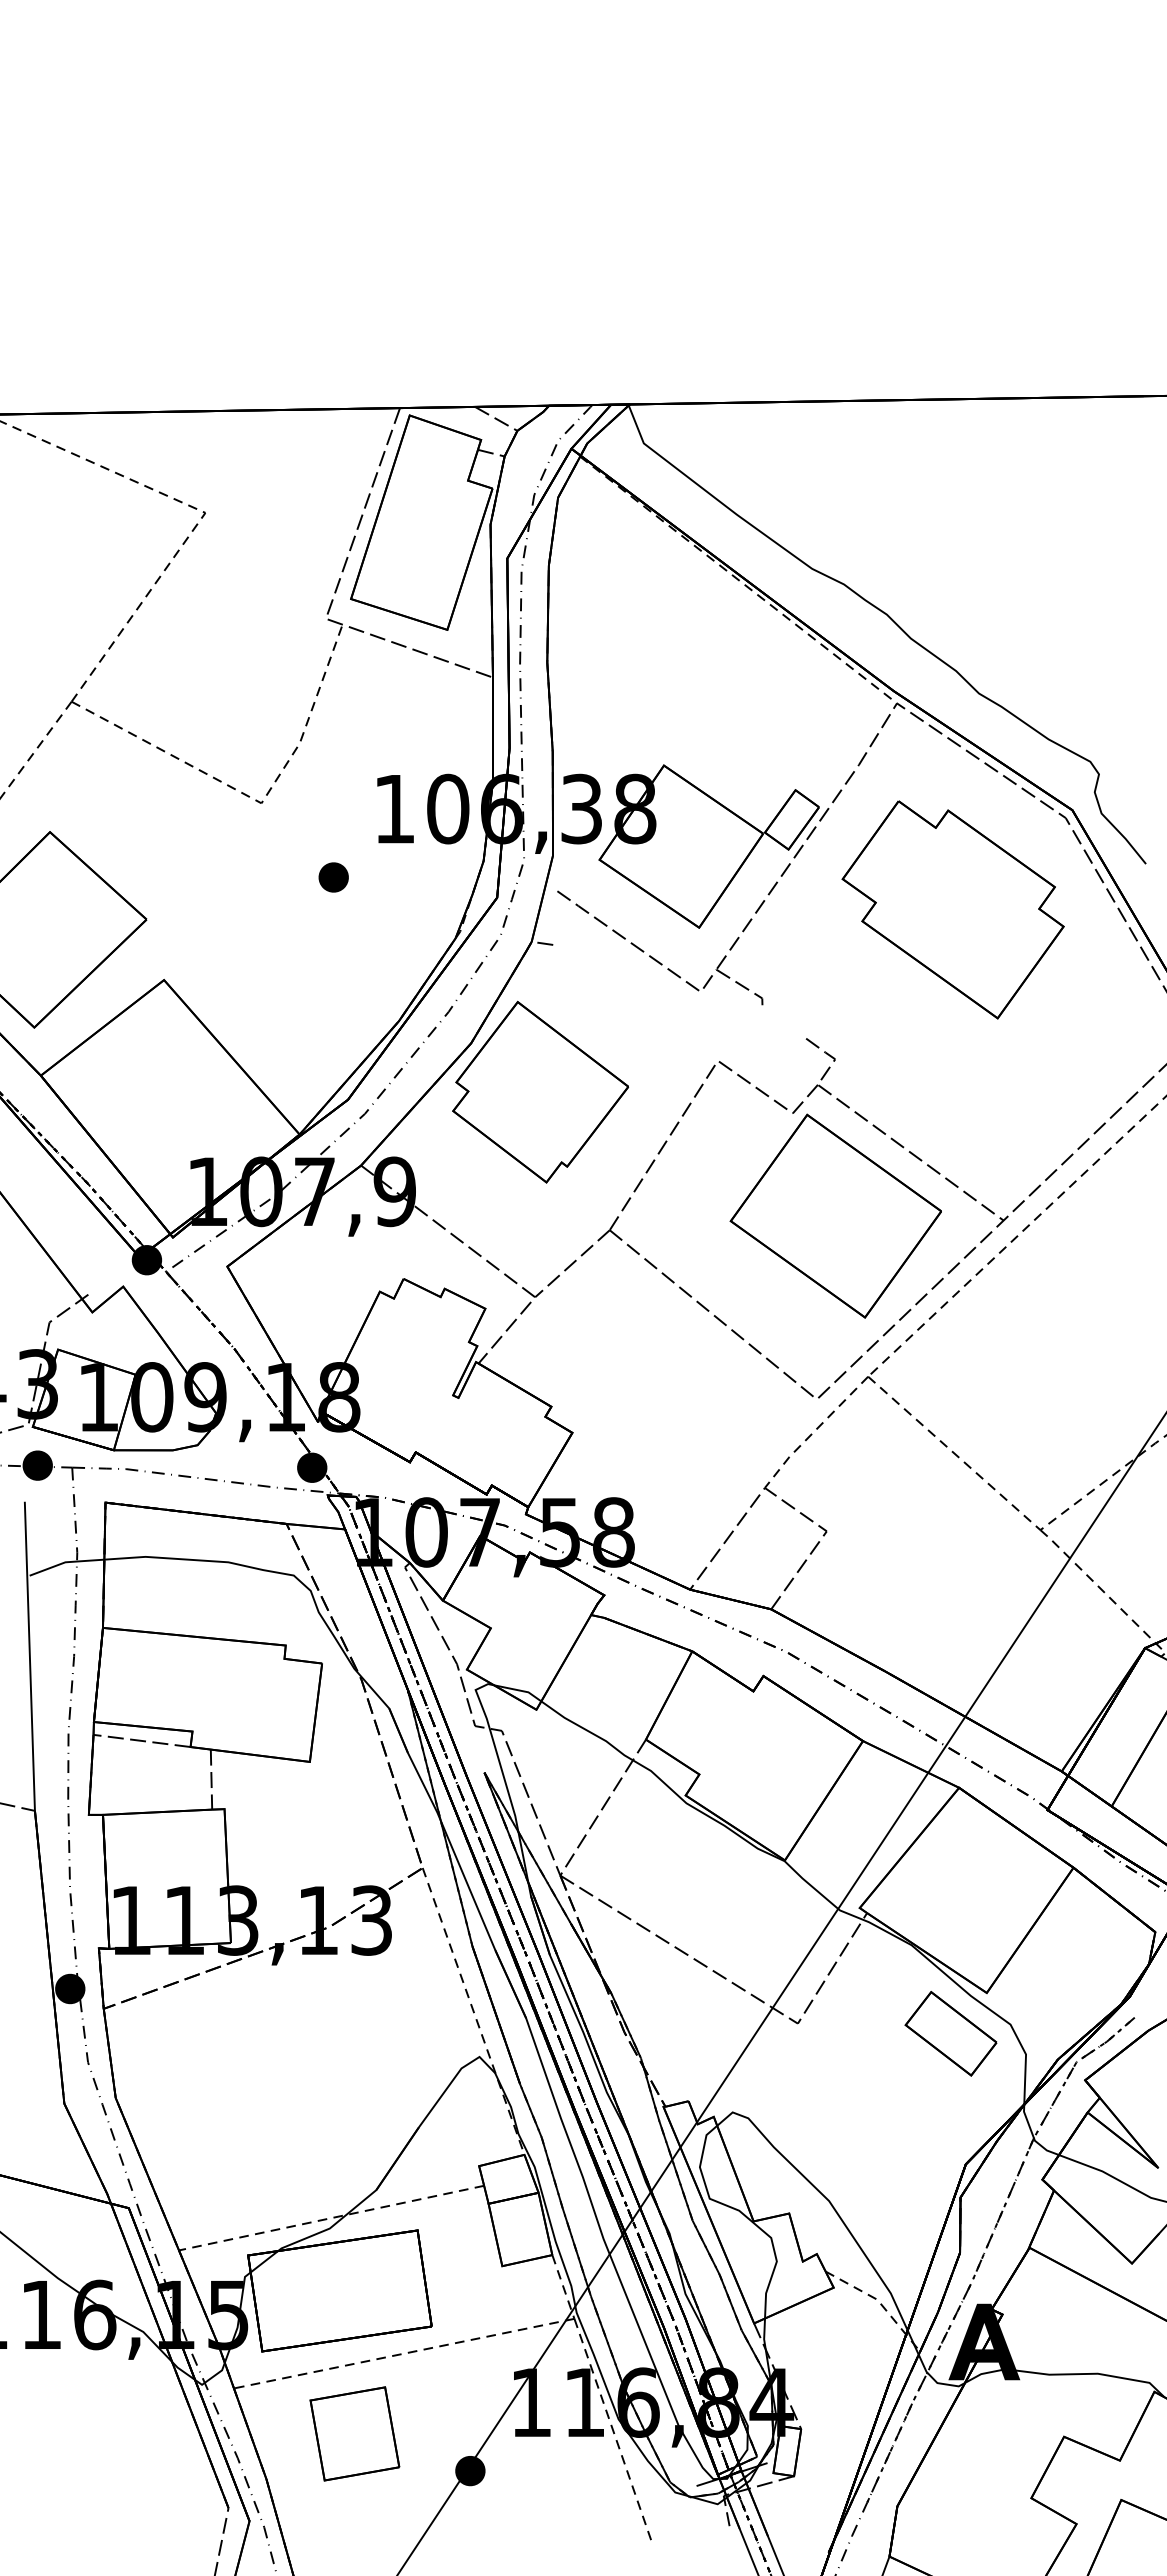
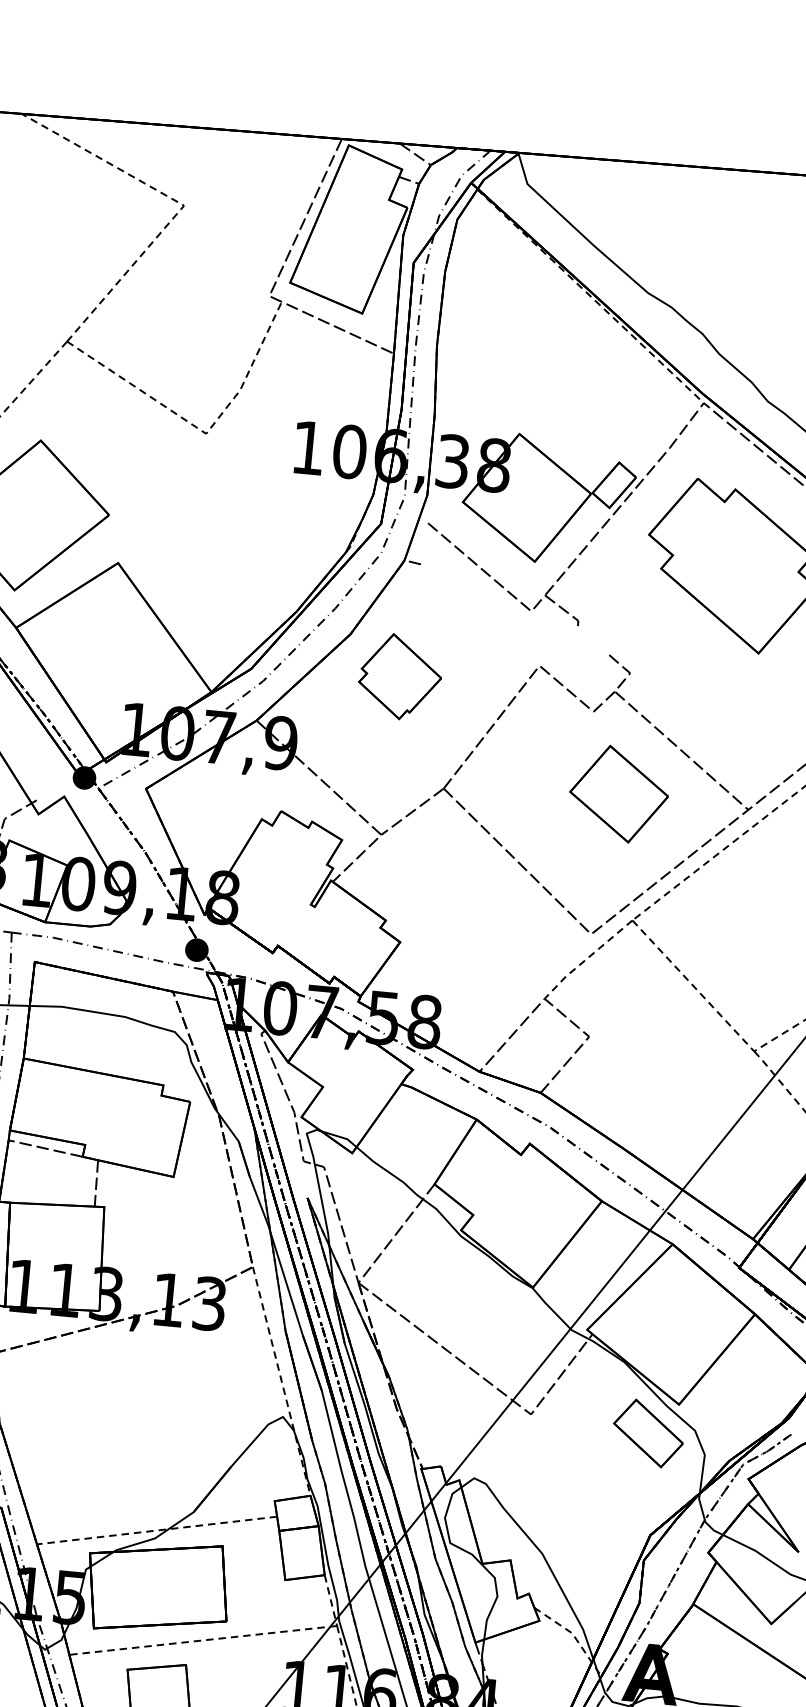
part: (333, 877) -> (256, 496), removed
part: (540, 1091) -> (400, 676), size x0.6
part: (835, 1215) -> (619, 793), size x0.6

